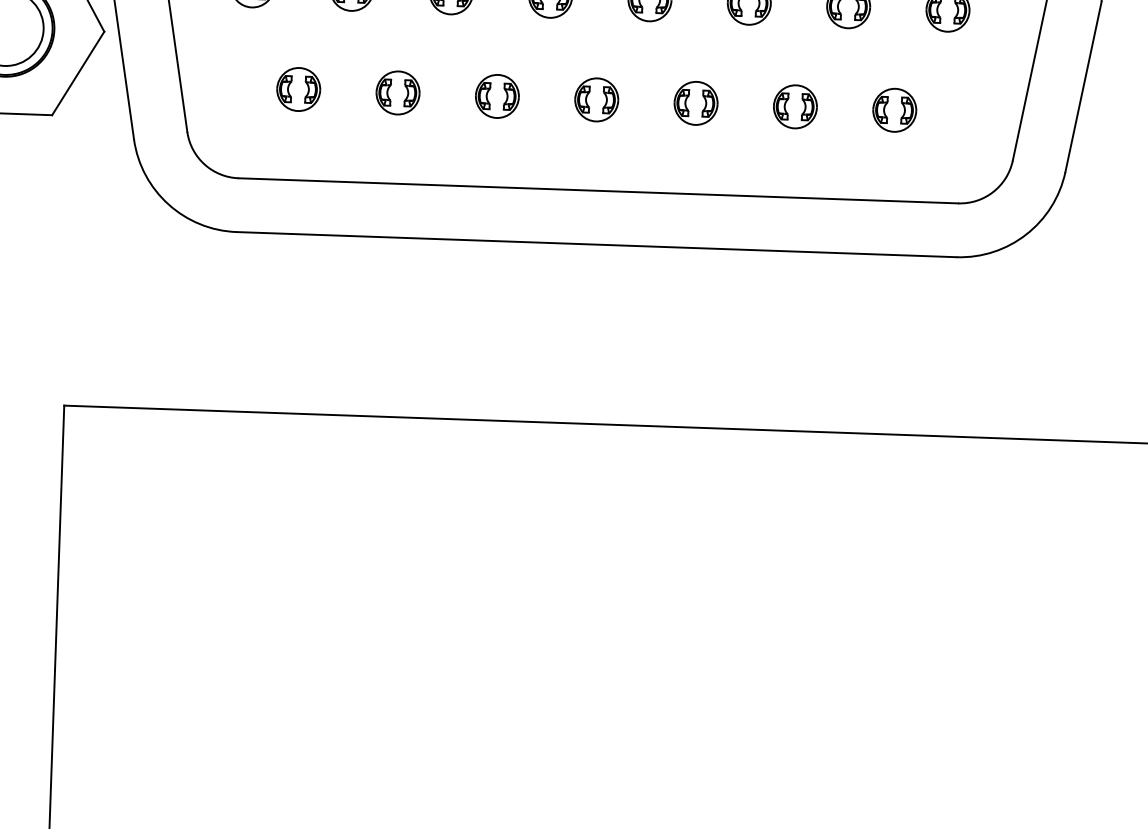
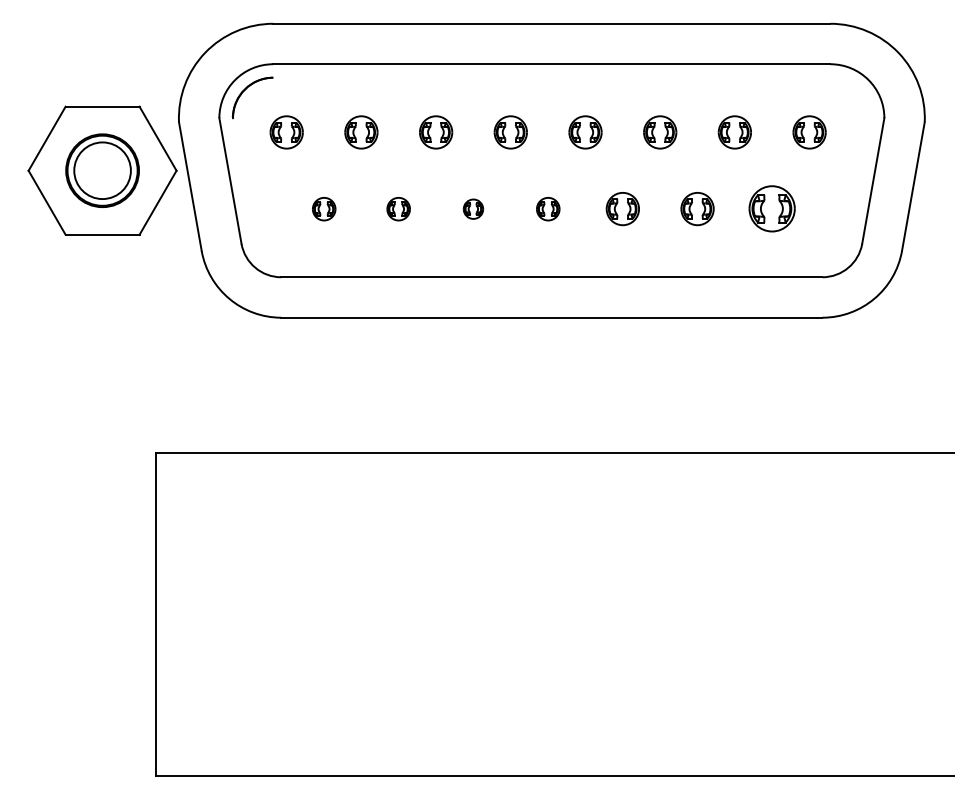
part: (299, 90) -> (324, 209), size x0.7
part: (397, 93) -> (398, 209), size x0.7
part: (497, 97) -> (473, 209), size x0.6
part: (597, 100) -> (548, 209), size x0.7
part: (895, 110) -> (772, 209), size x1.4

